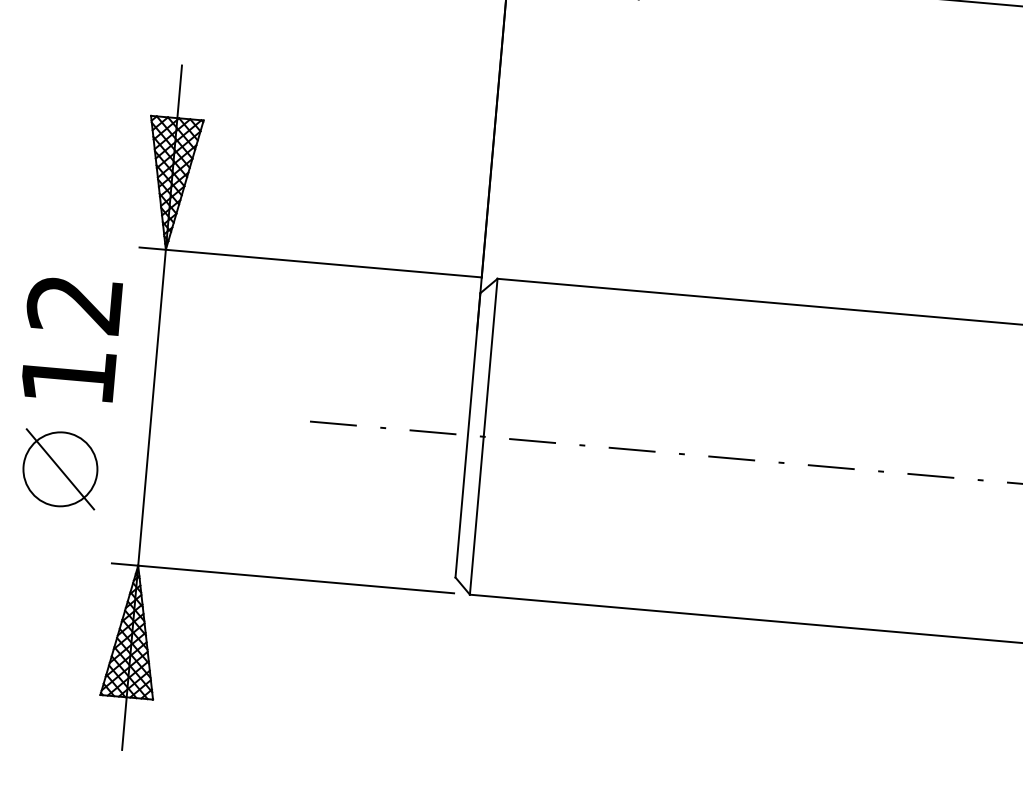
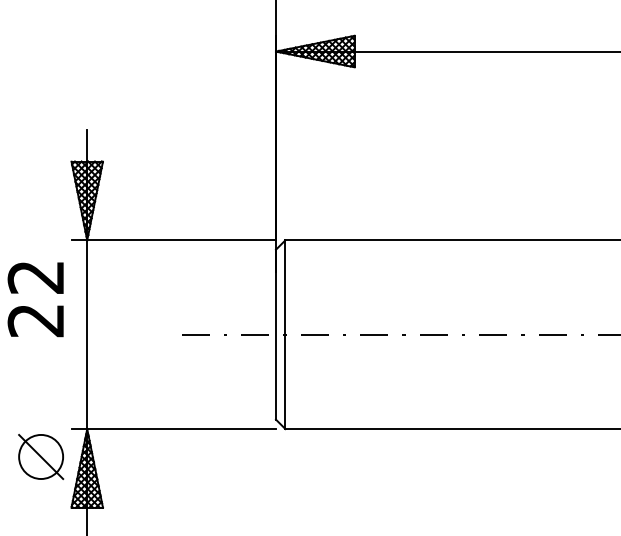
text: (67, 378) -> (35, 321), 12 -> 22
part: (61, 468) -> (41, 456), moved

